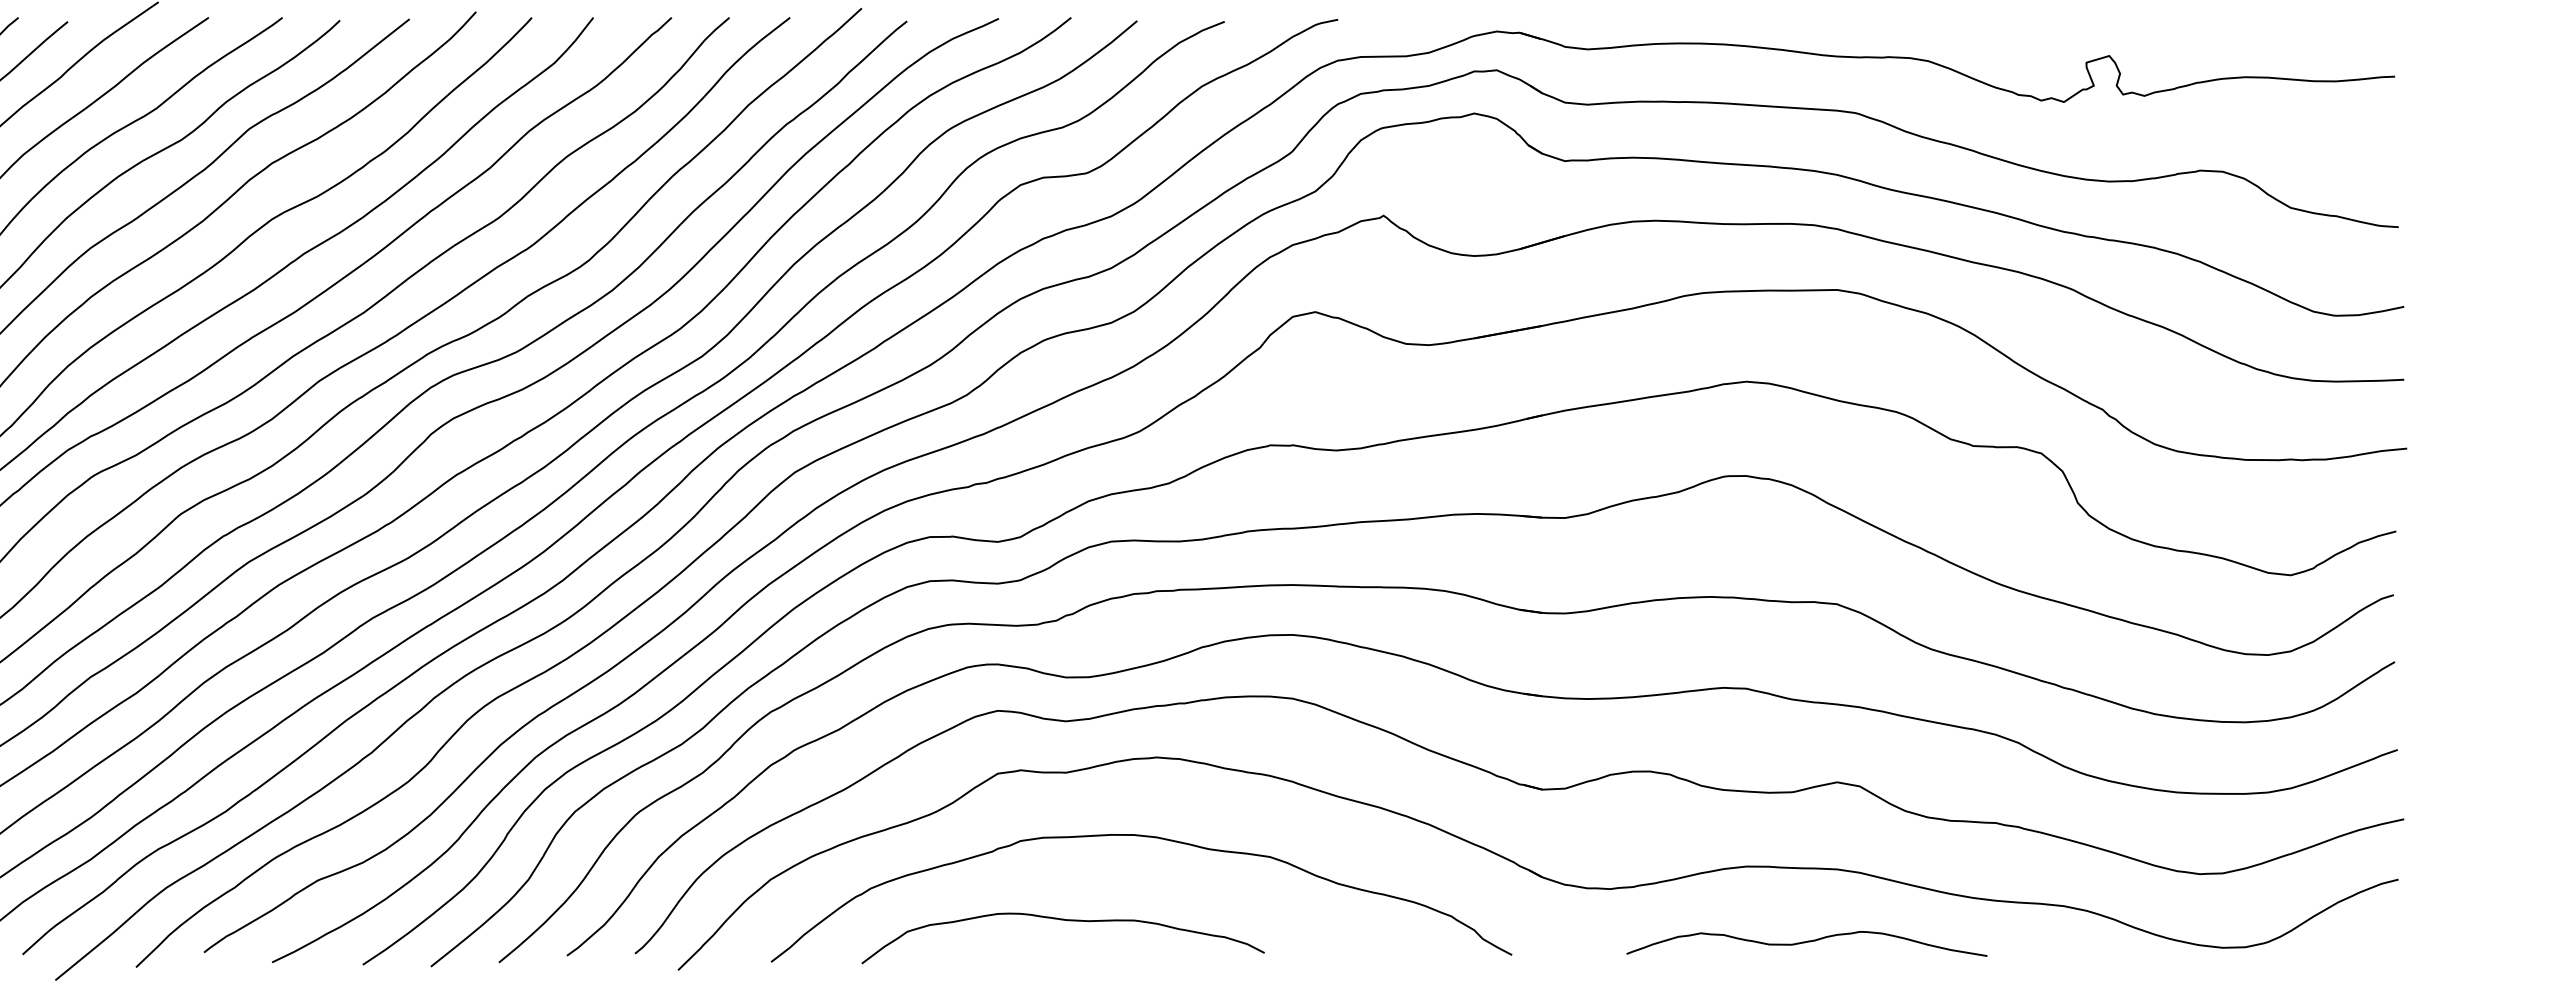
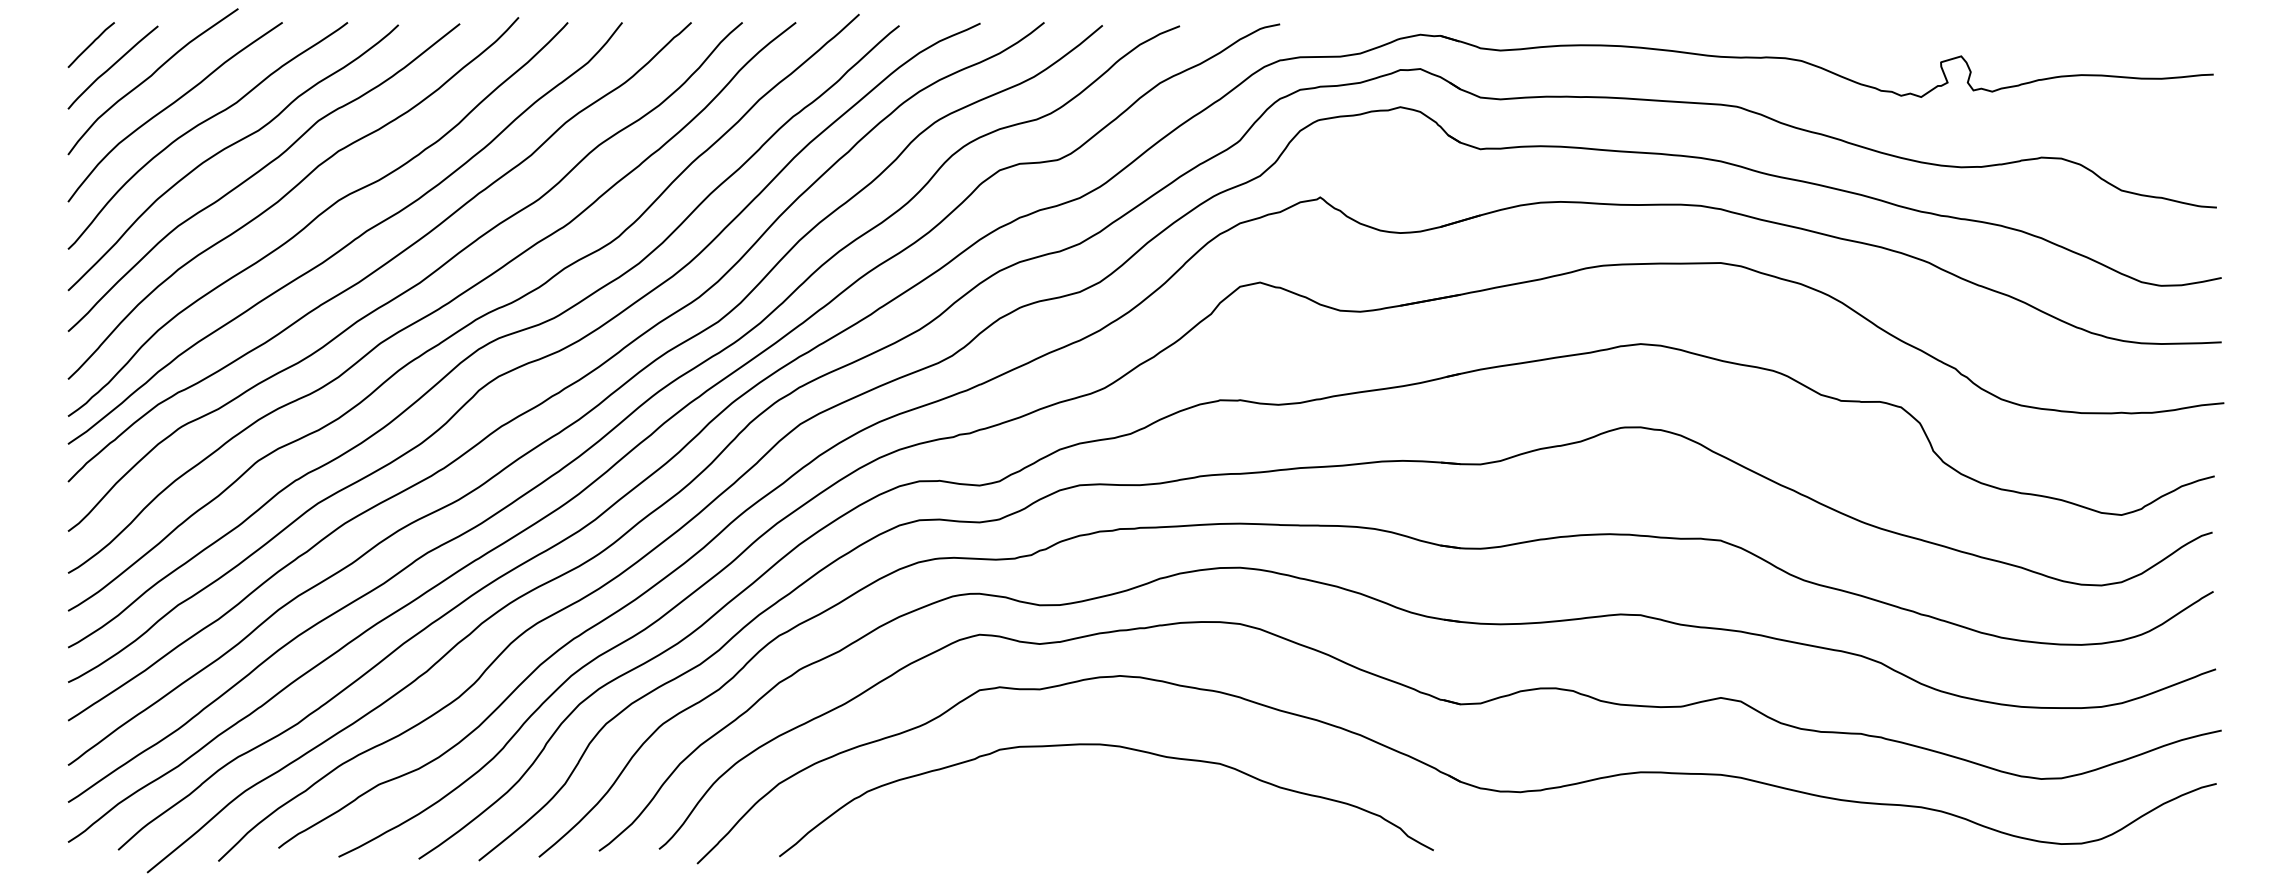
curve: (1063, 921) -> (1037, 820), removed
curve: (1806, 942) -> (1693, 839), removed

